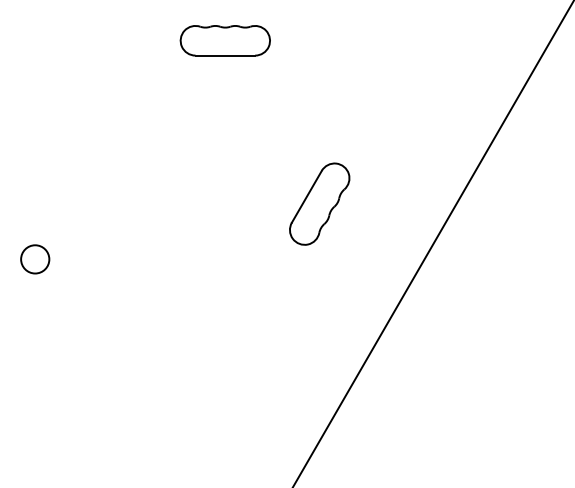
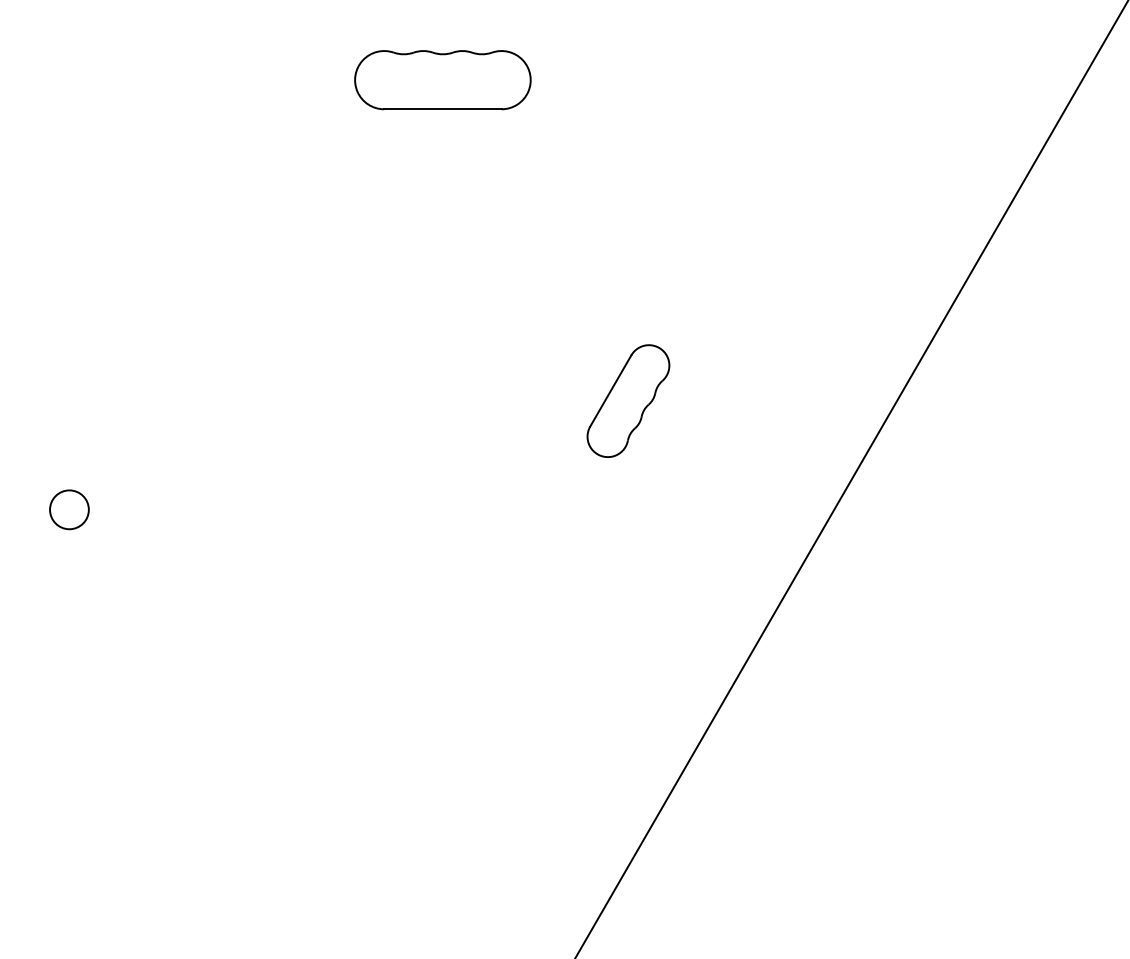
part: (319, 203) -> (627, 399), size x0.7
circle: (35, 259) -> (69, 509), size x0.7

